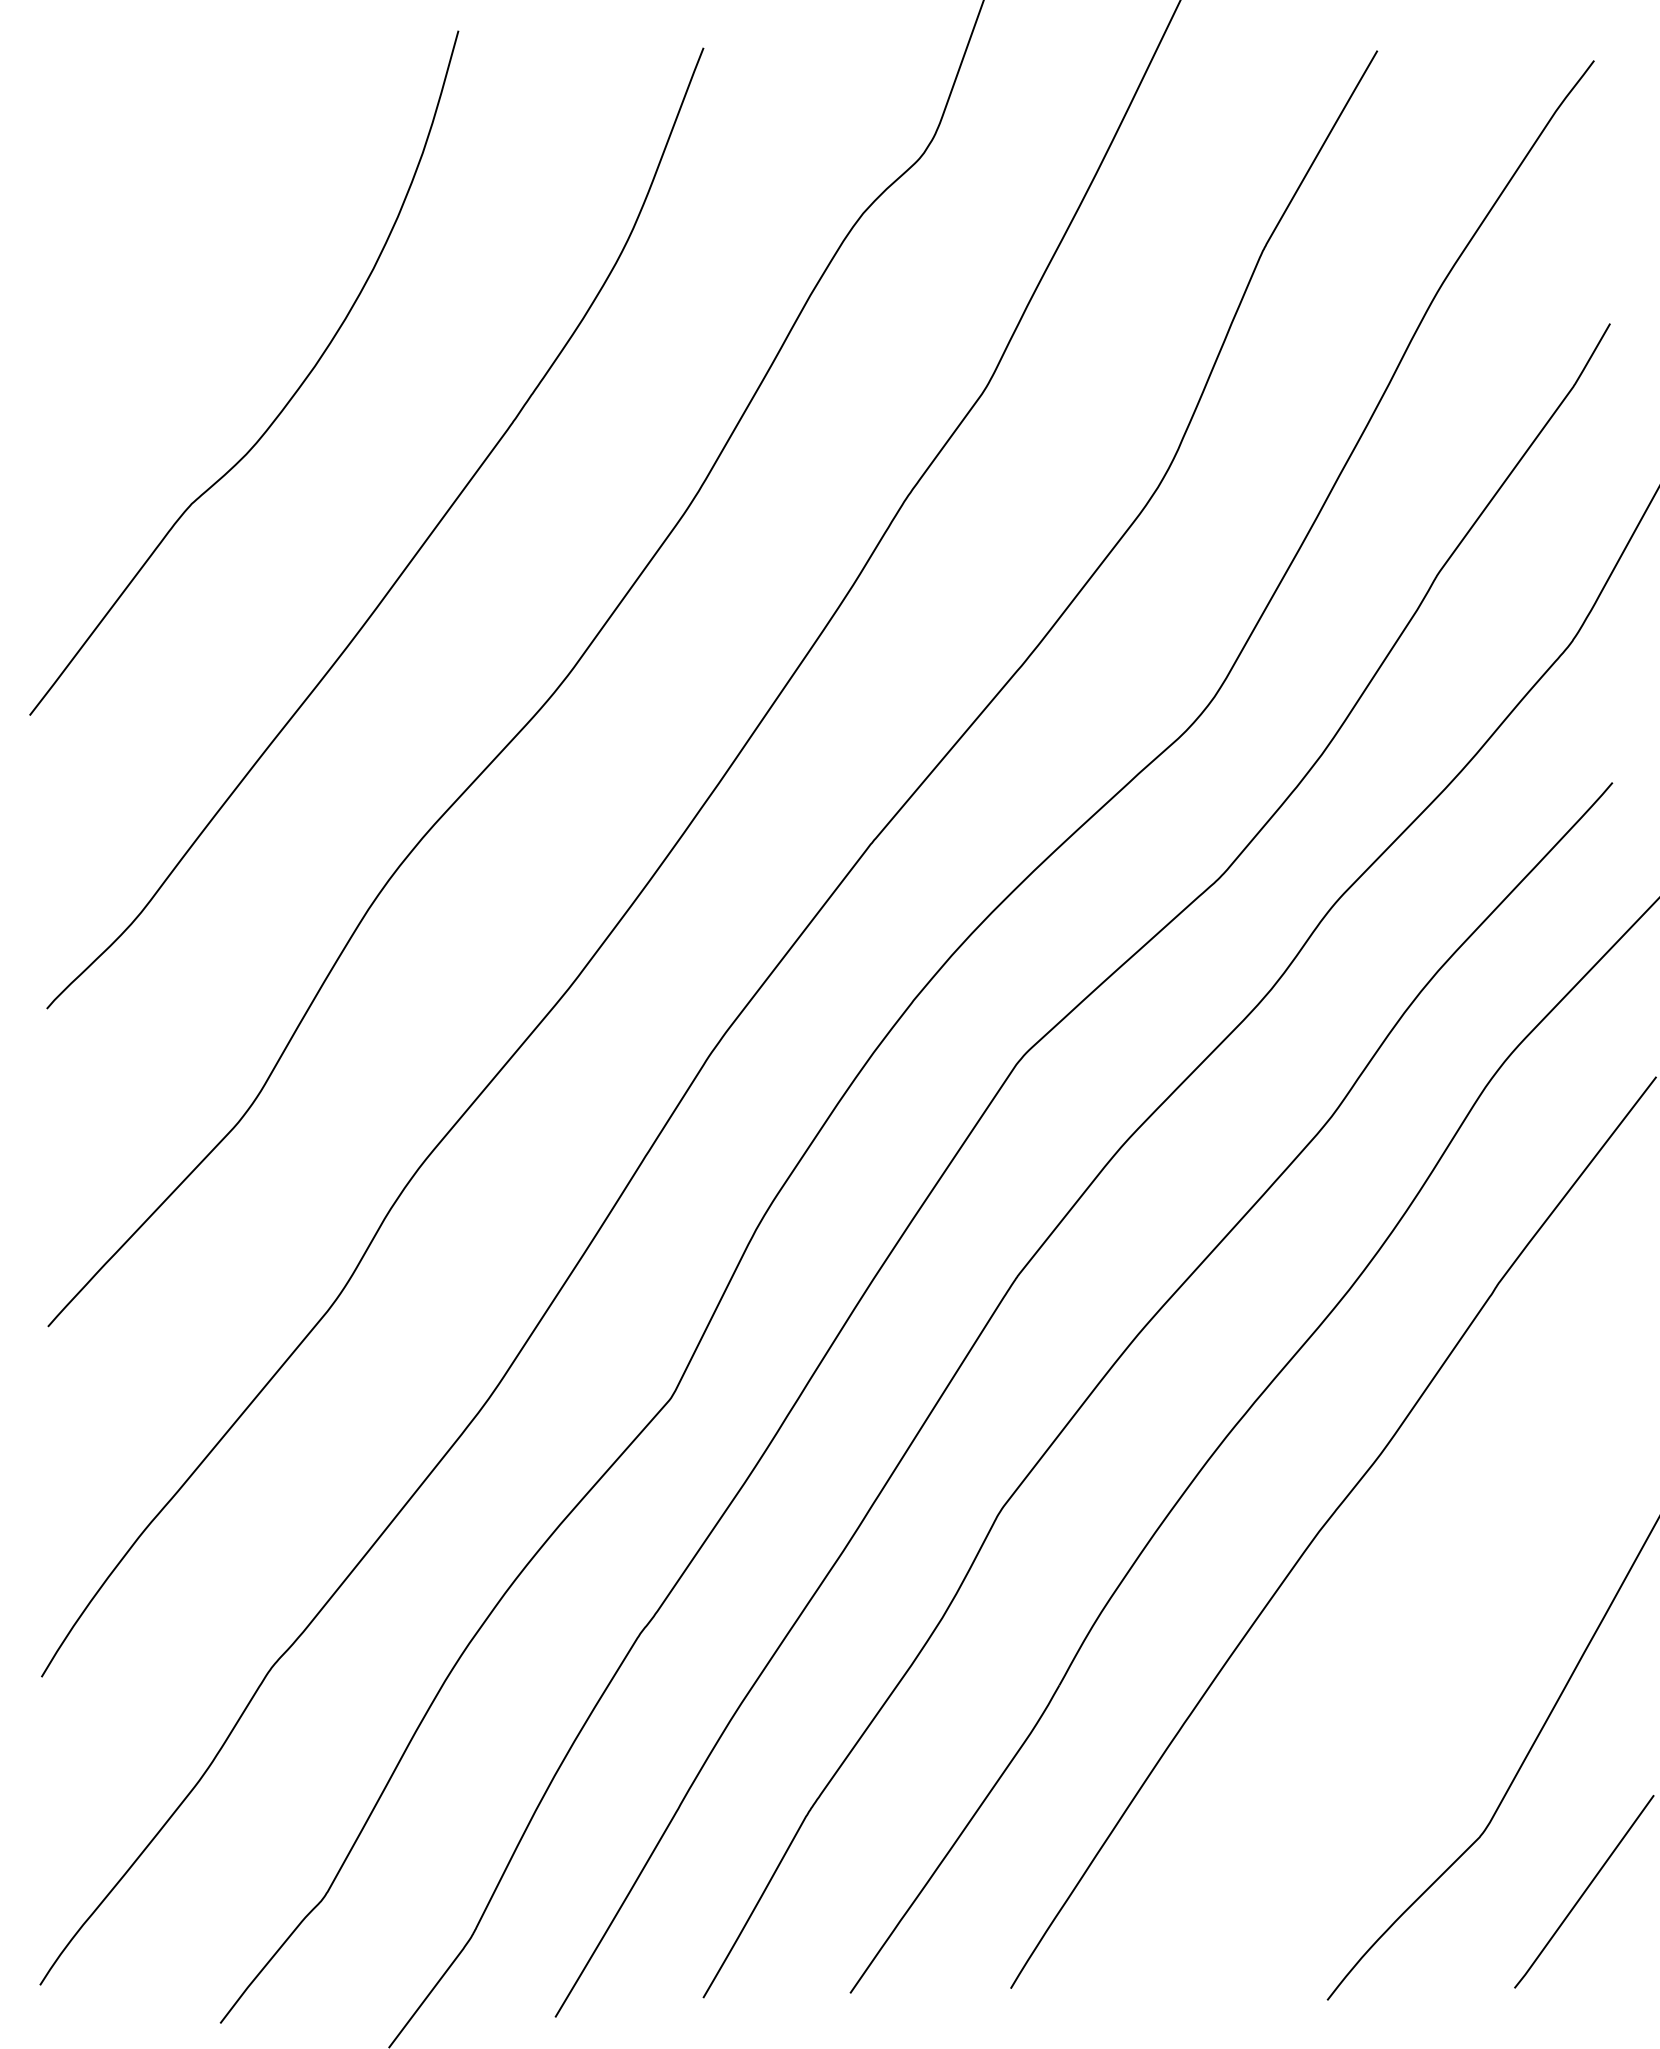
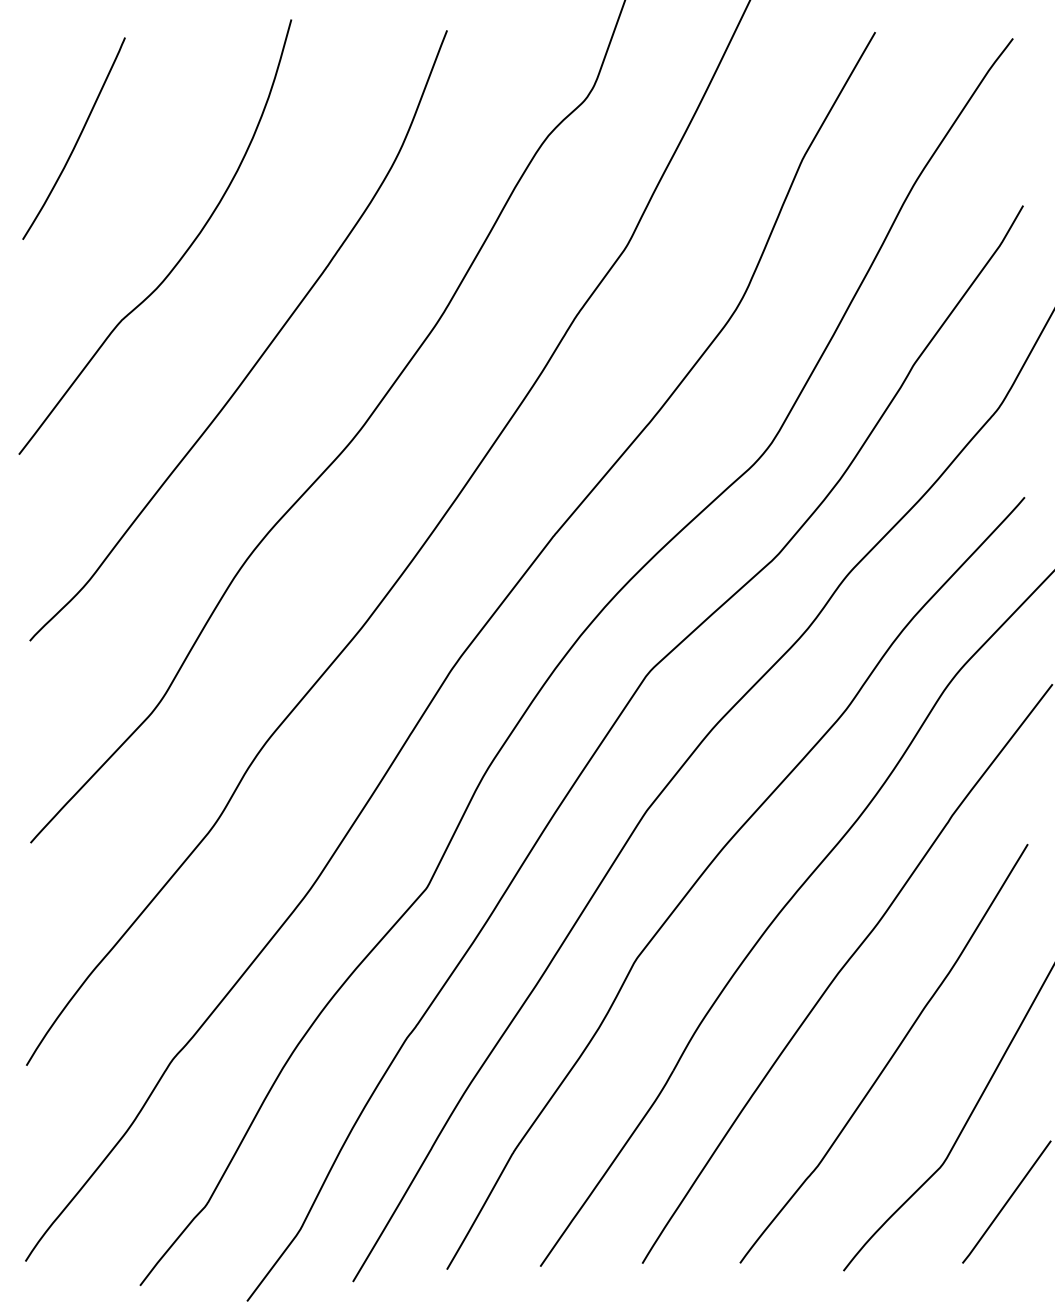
curve: (120, 221) -> (76, 140), added
curve: (1399, 1665) -> (889, 1058), added

